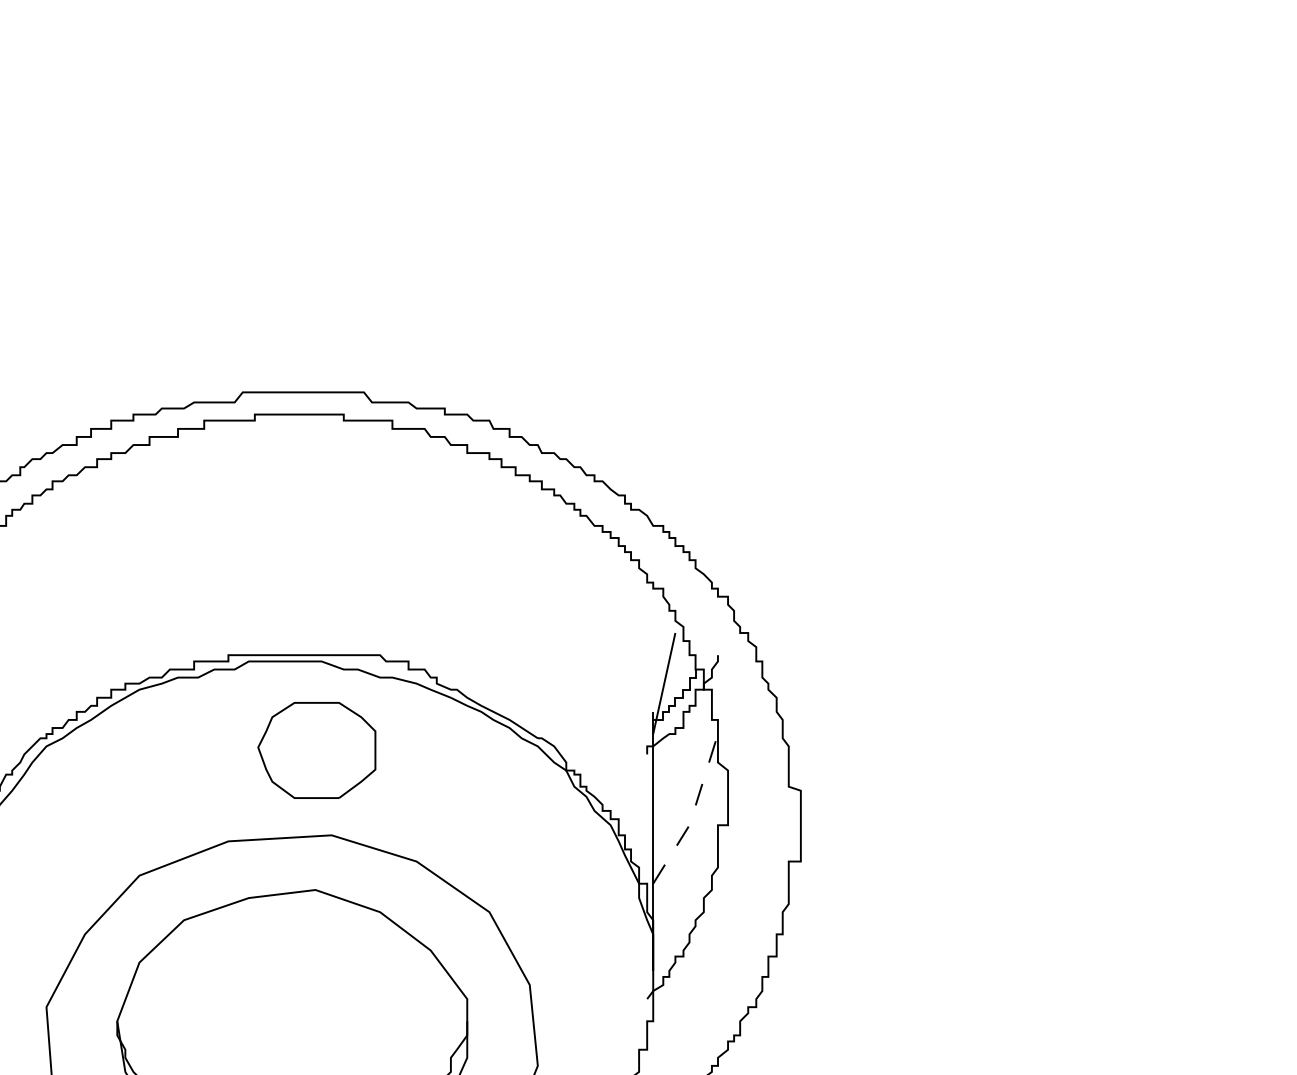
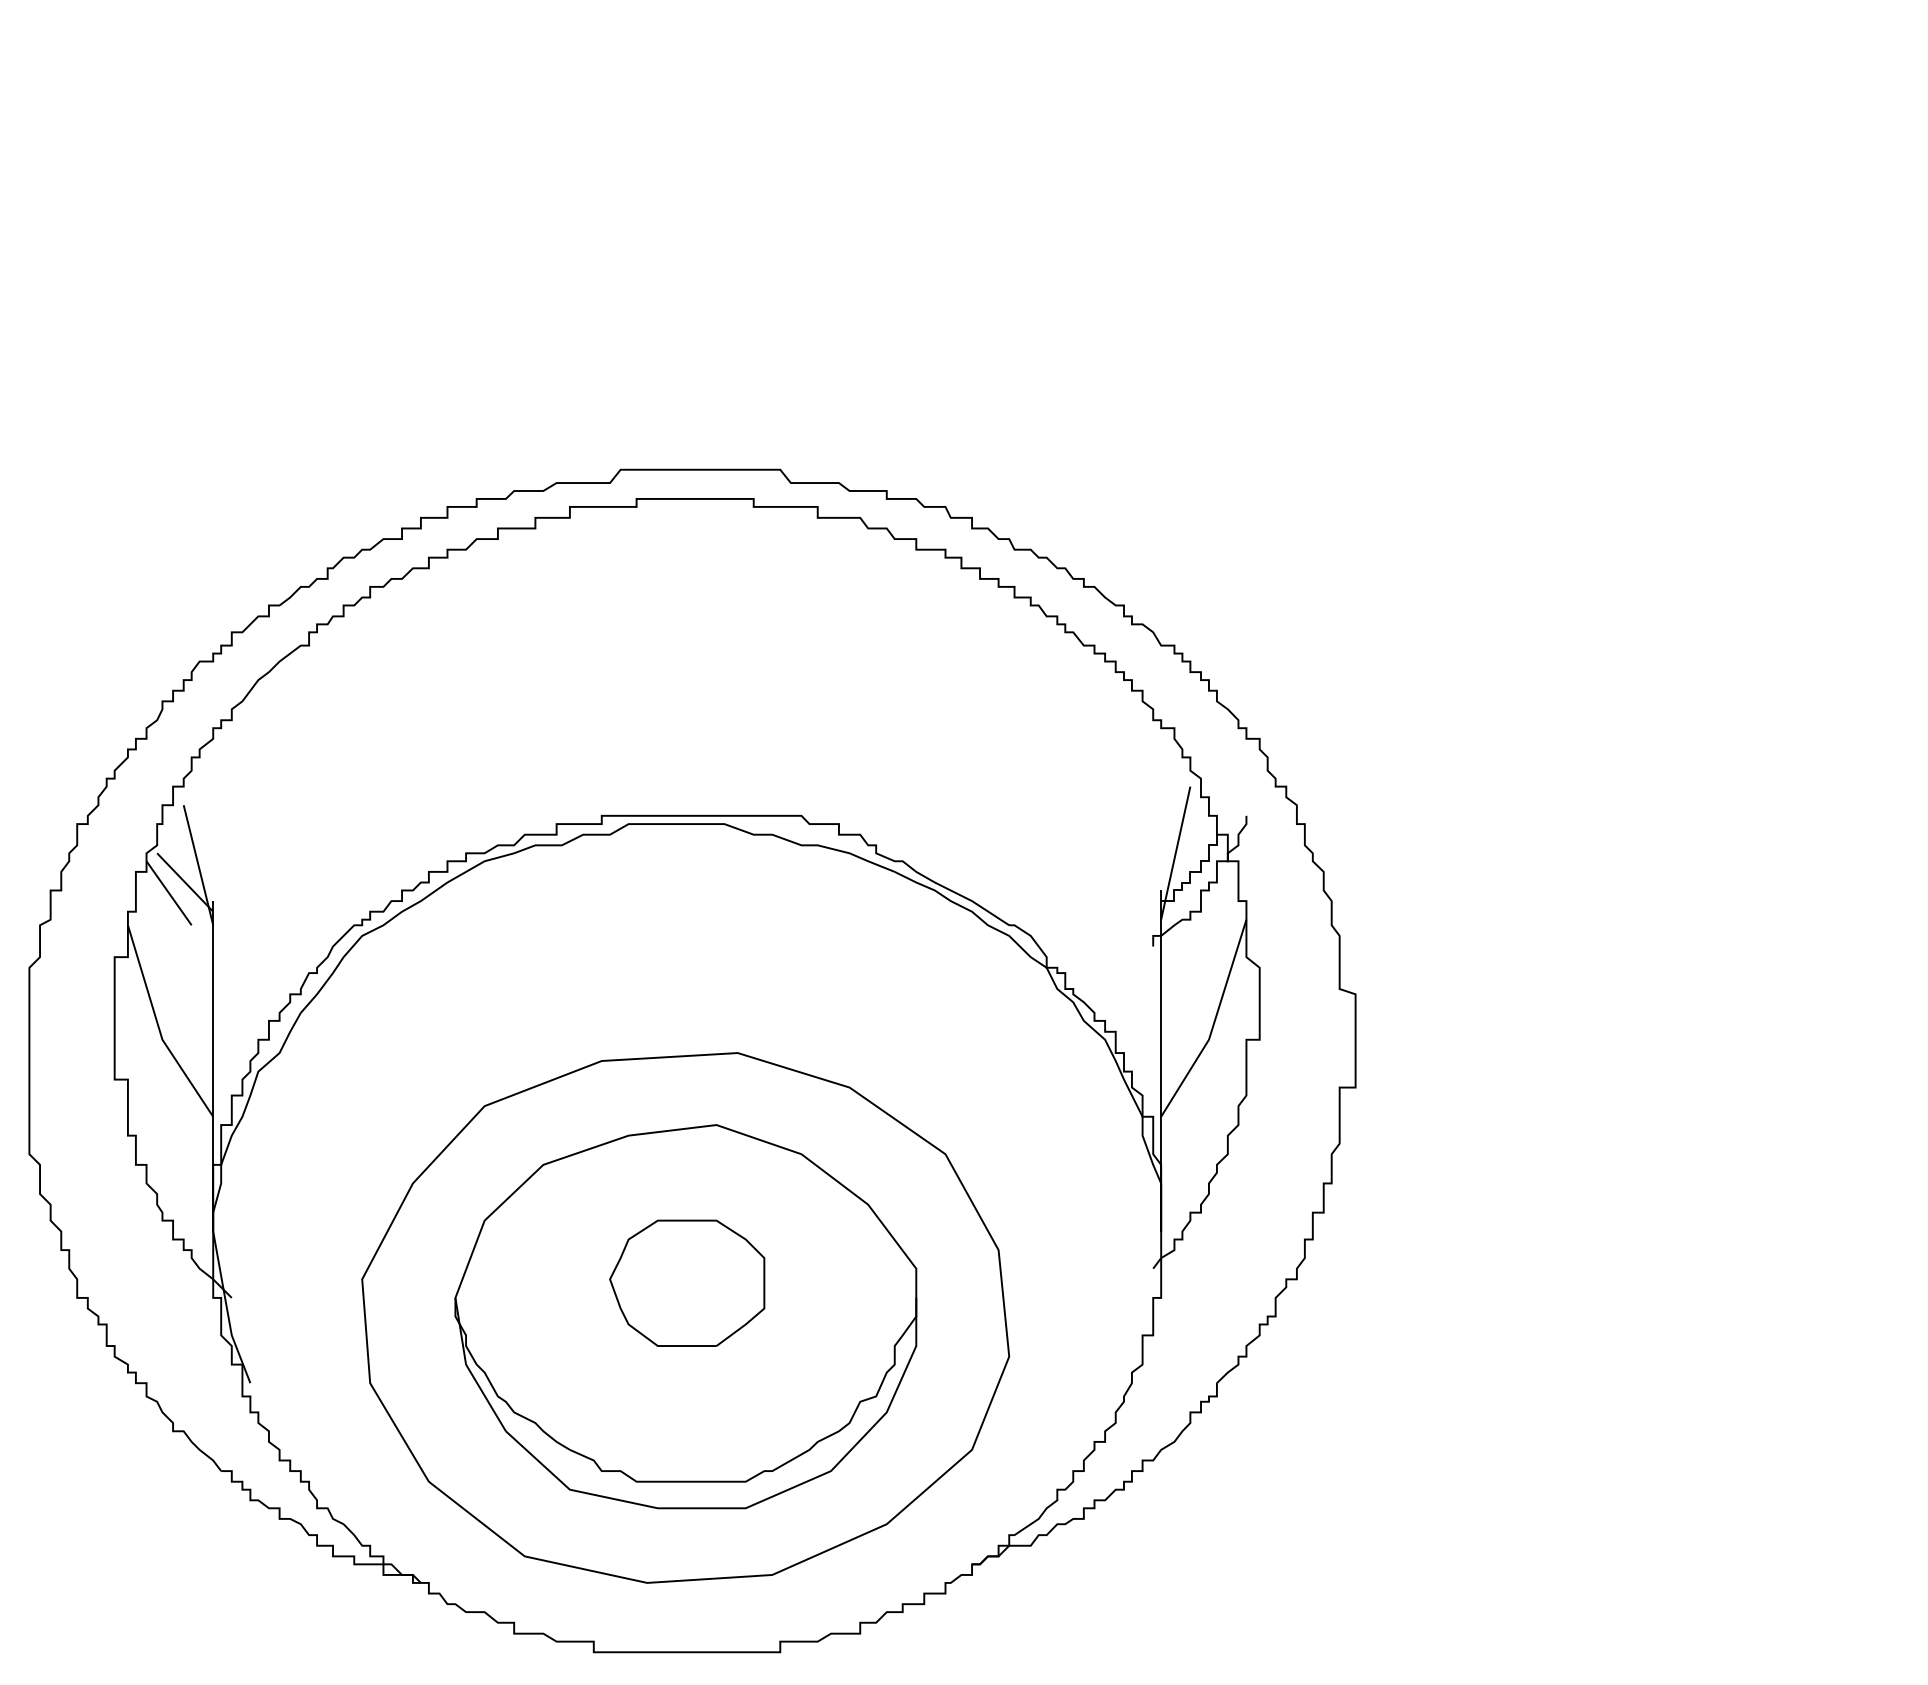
part: (317, 749) -> (687, 1282), moved
line: (693, 812) -> (1214, 1023), dashed -> solid

